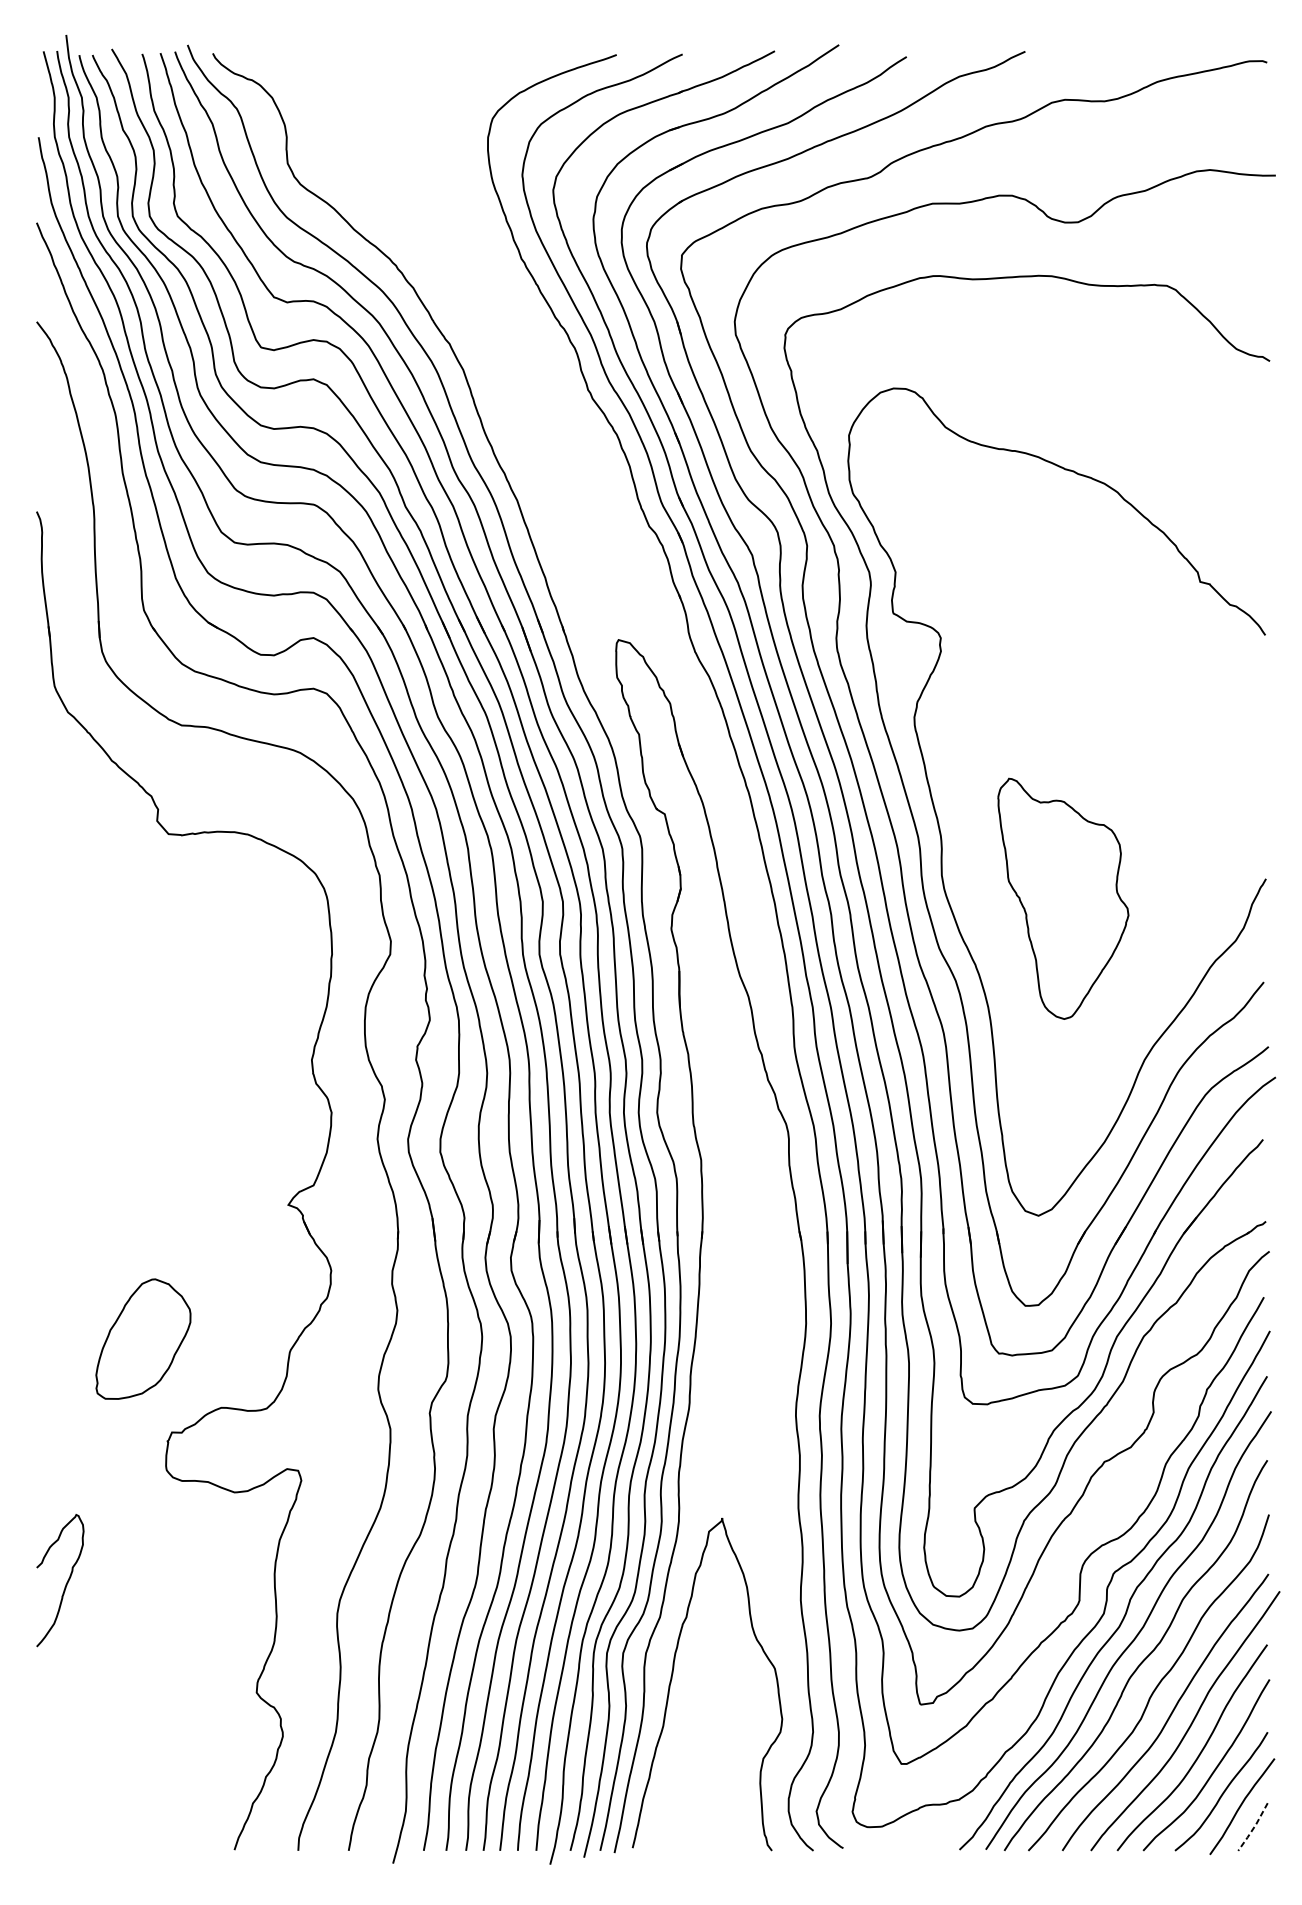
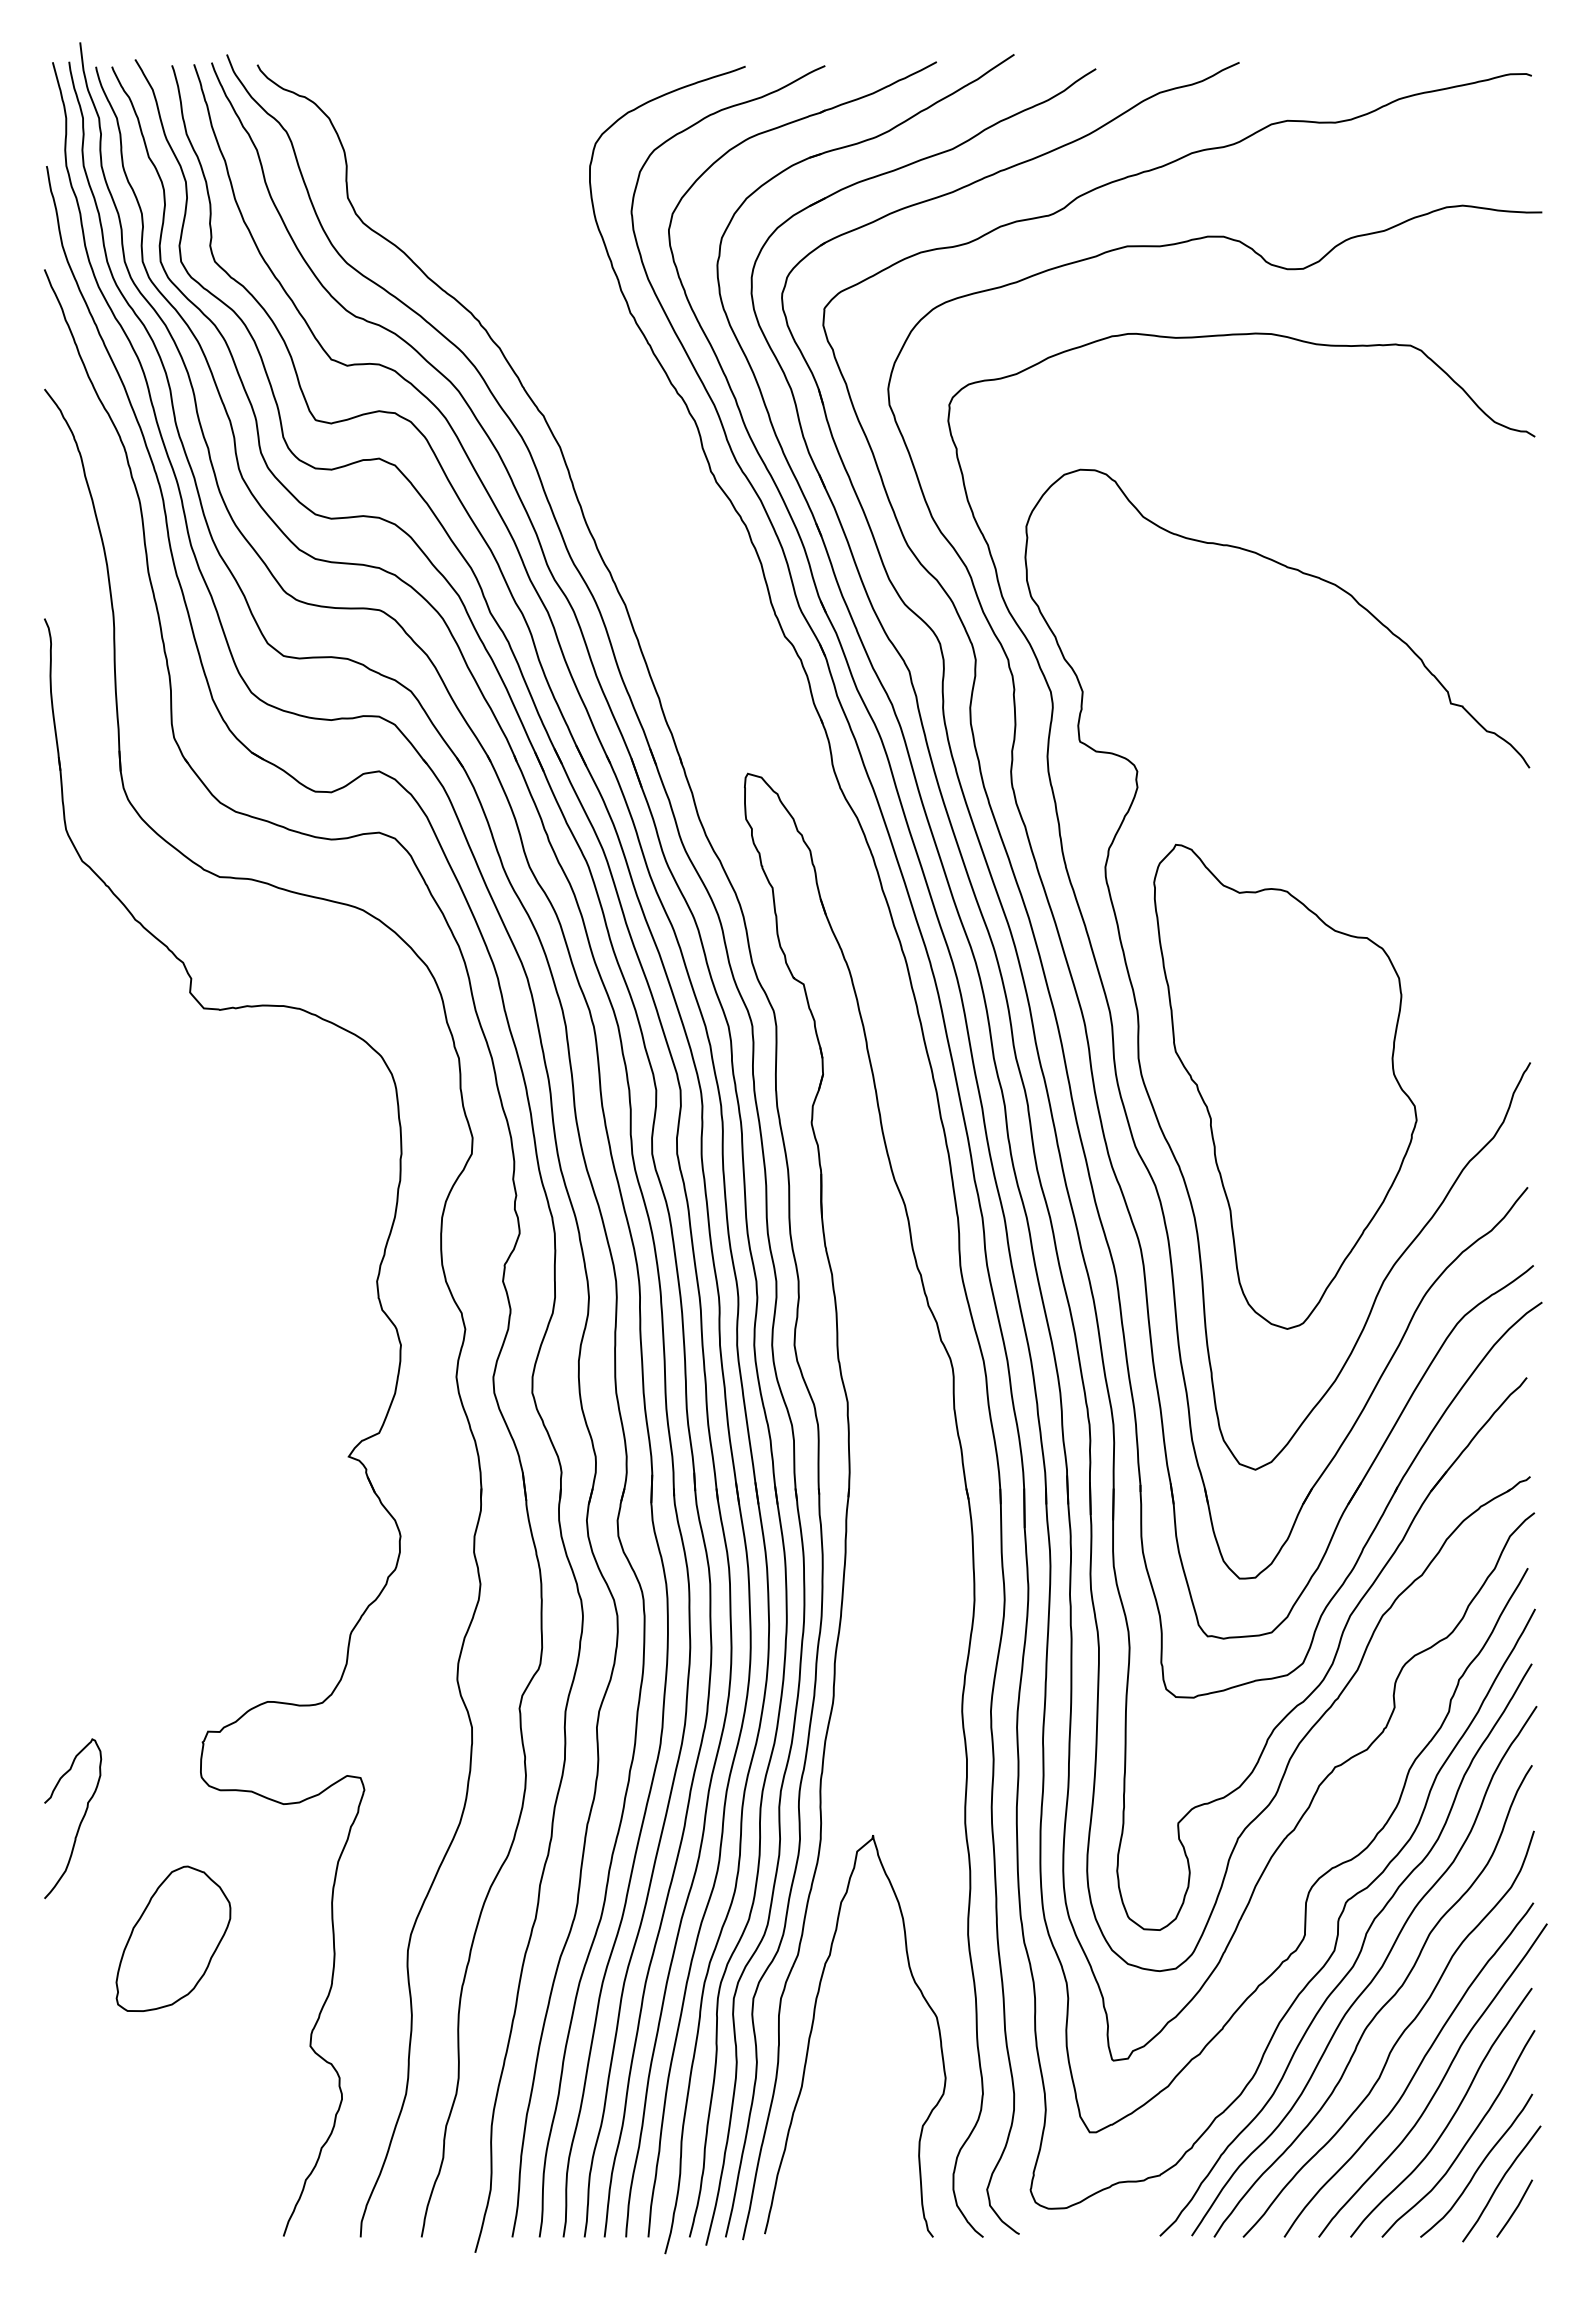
part: (1063, 898) -> (1285, 1086), size x1.67
part: (143, 1338) -> (173, 1938), moved
curve: (66, 1582) -> (80, 1821), moved
line: (1253, 1827) -> (1515, 2209), dashed -> solid

